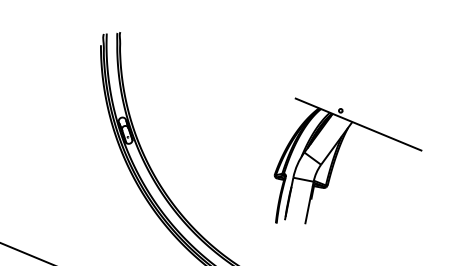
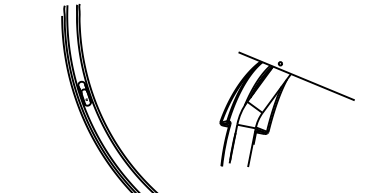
part: (337, 155) -> (277, 104), moved

